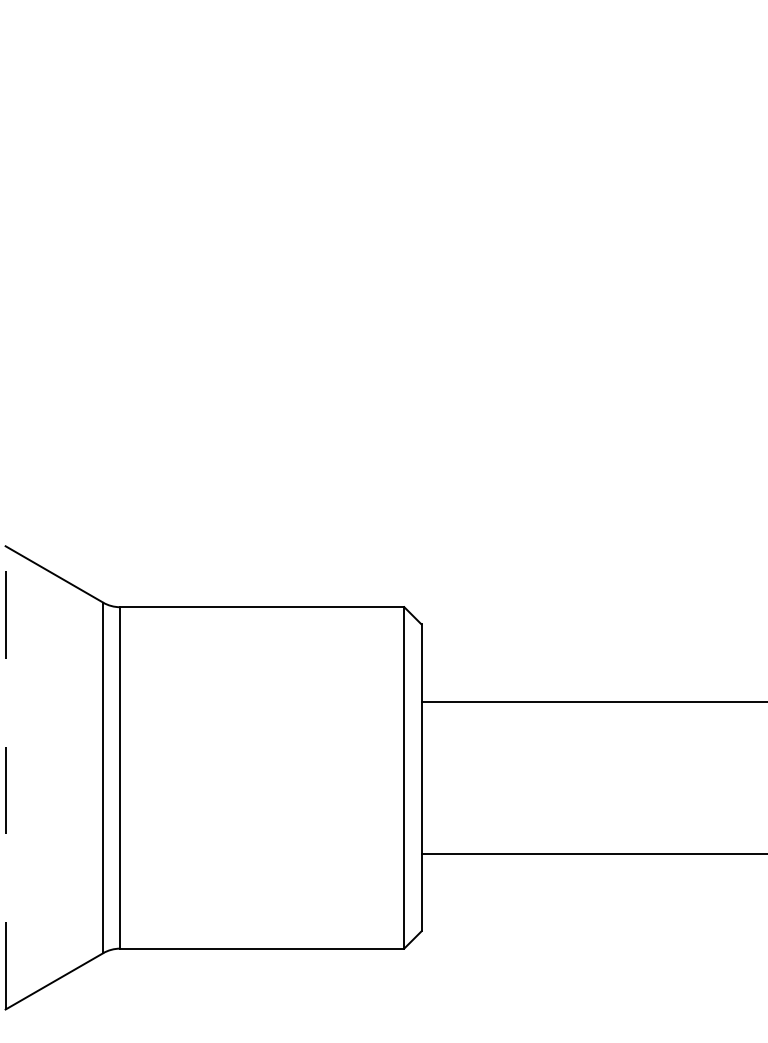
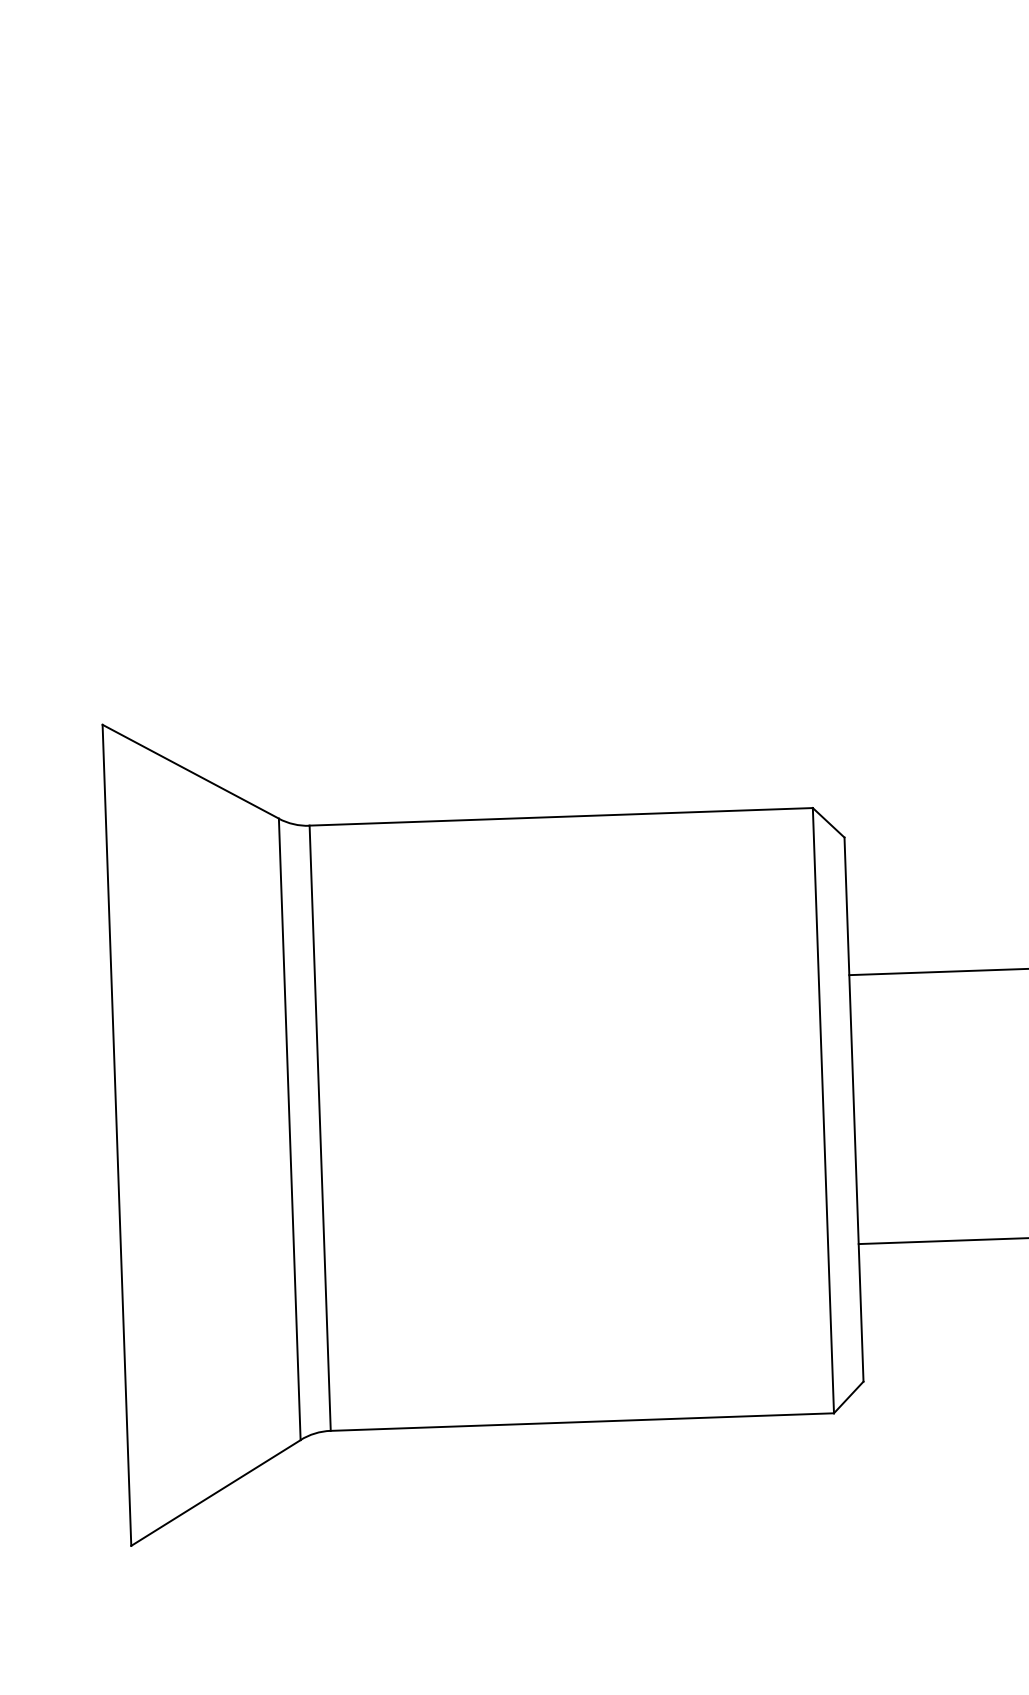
line: (5, 777) -> (116, 1134), dashed -> solid

